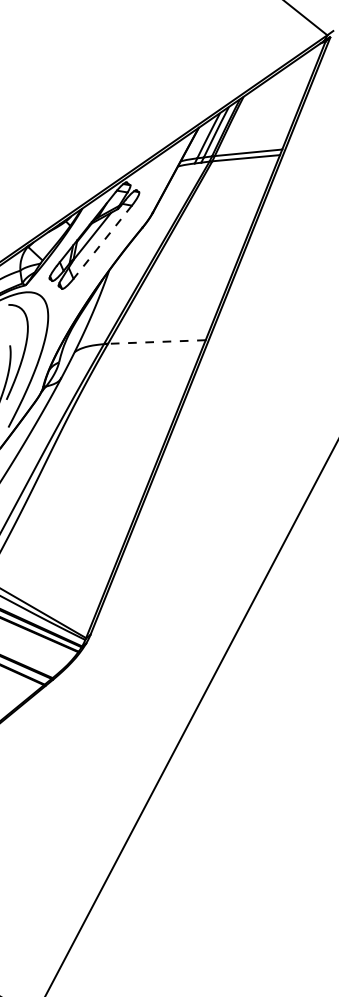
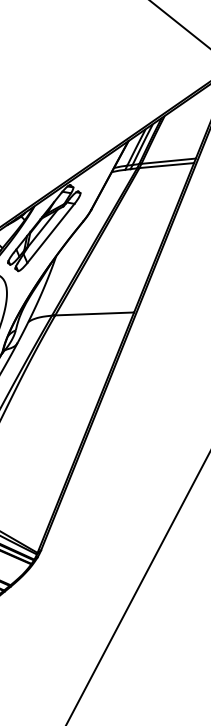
line: (102, 242) -> (50, 233), dashed -> solid
line: (156, 342) -> (94, 314), dashed -> solid

